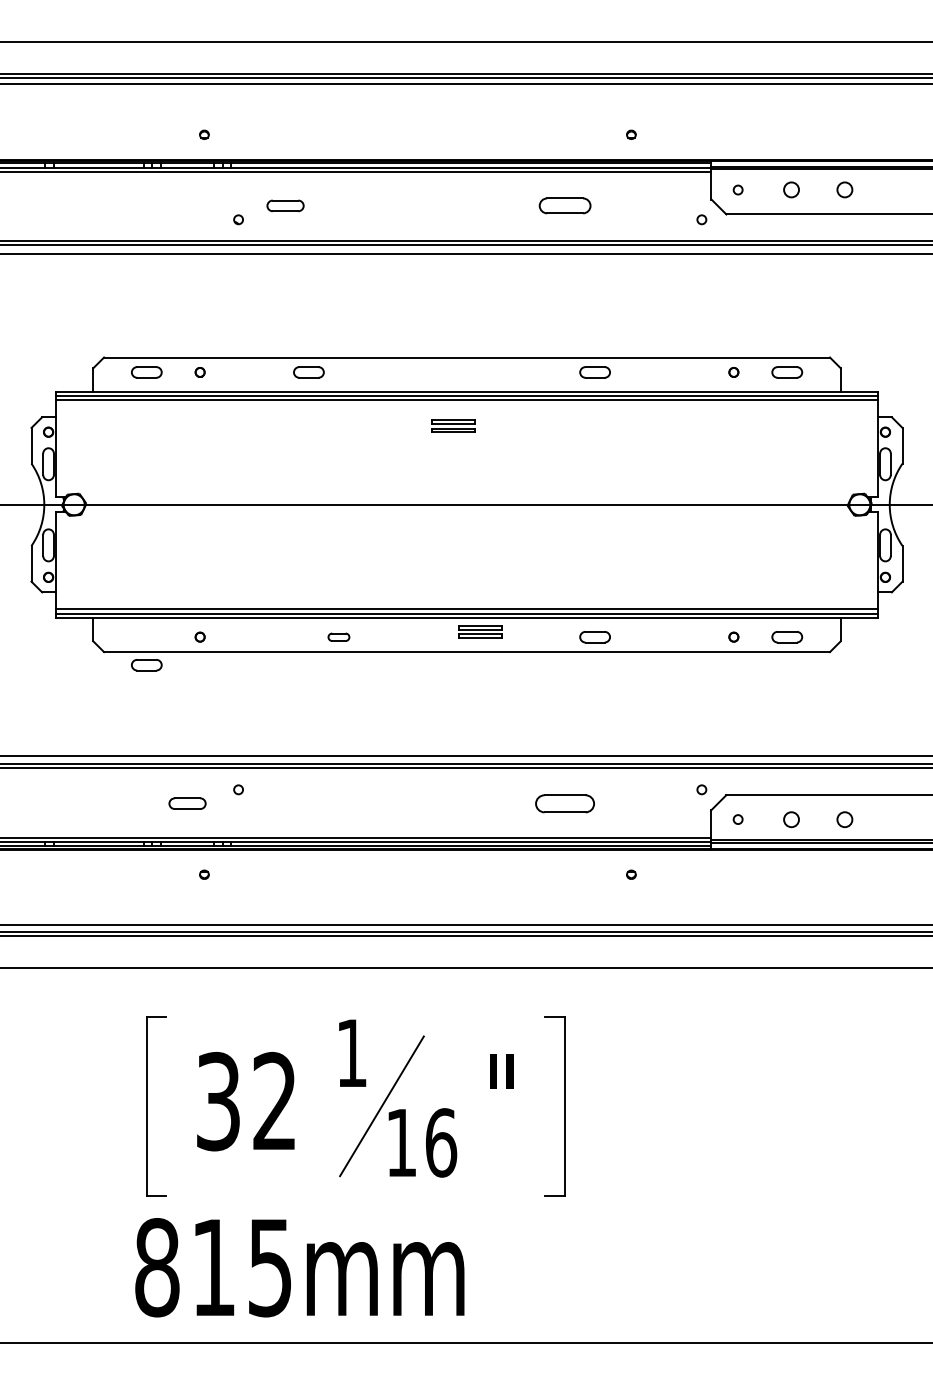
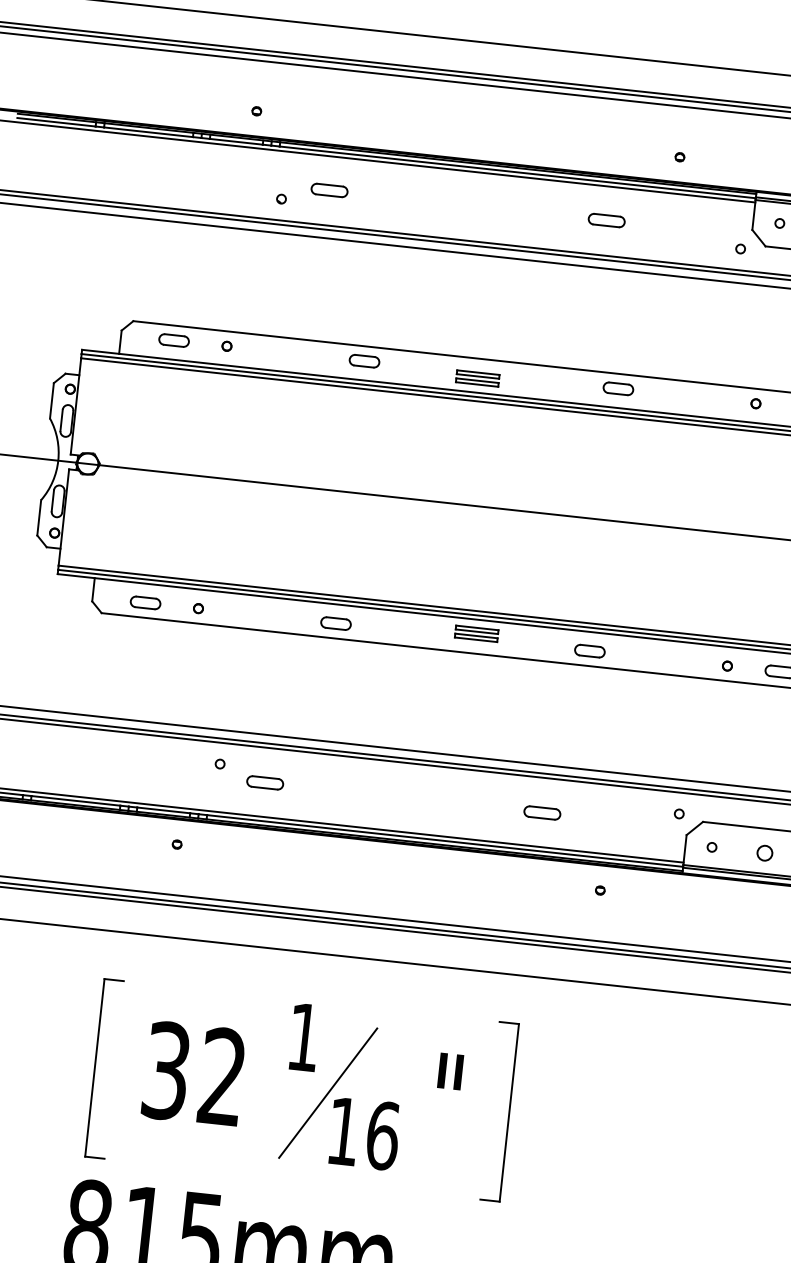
part: (565, 205) -> (607, 220), size x0.71
part: (308, 372) -> (364, 361), moved
part: (453, 425) -> (477, 377), moved
part: (338, 637) -> (335, 623), size x1.43
part: (146, 665) -> (145, 603), moved
part: (187, 803) -> (265, 782), moved
part: (565, 803) -> (542, 812), size x0.62

